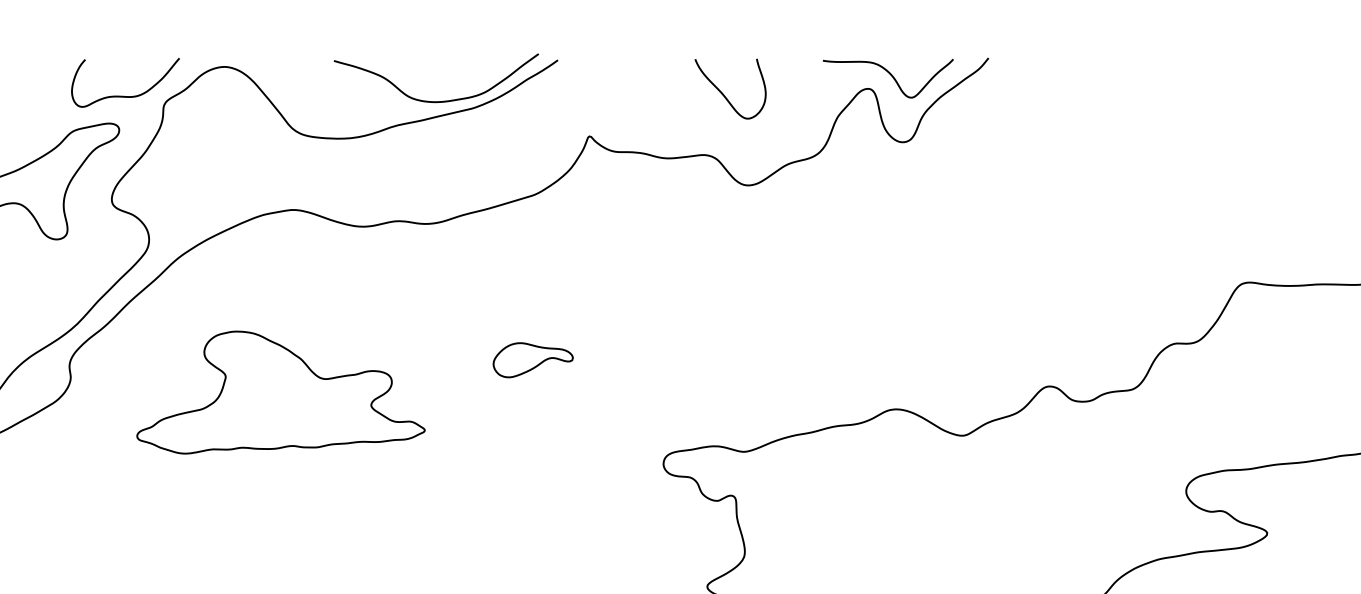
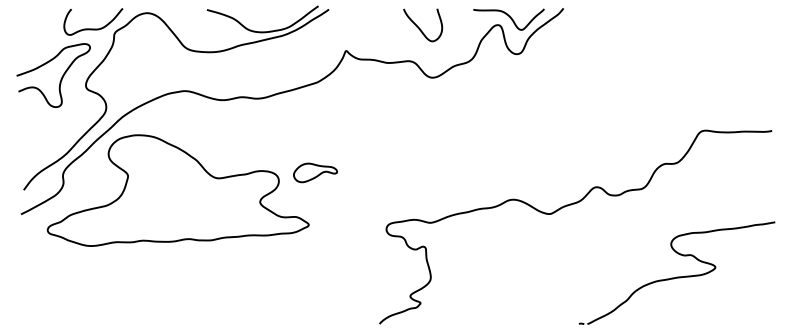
part: (279, 392) -> (177, 190), size x1.67

